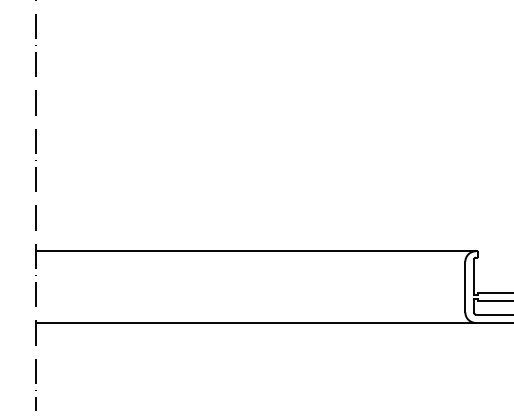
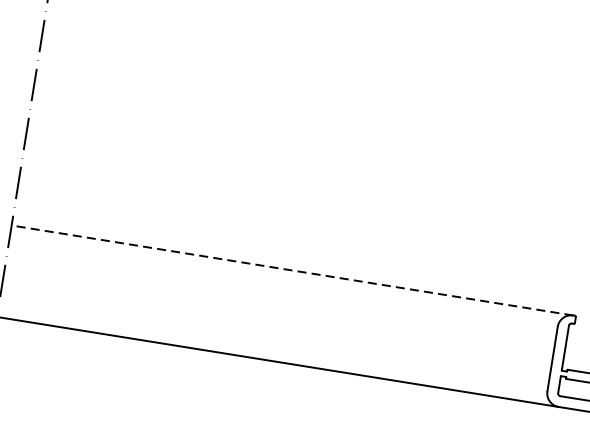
line: (255, 251) -> (291, 270), solid -> dashed

